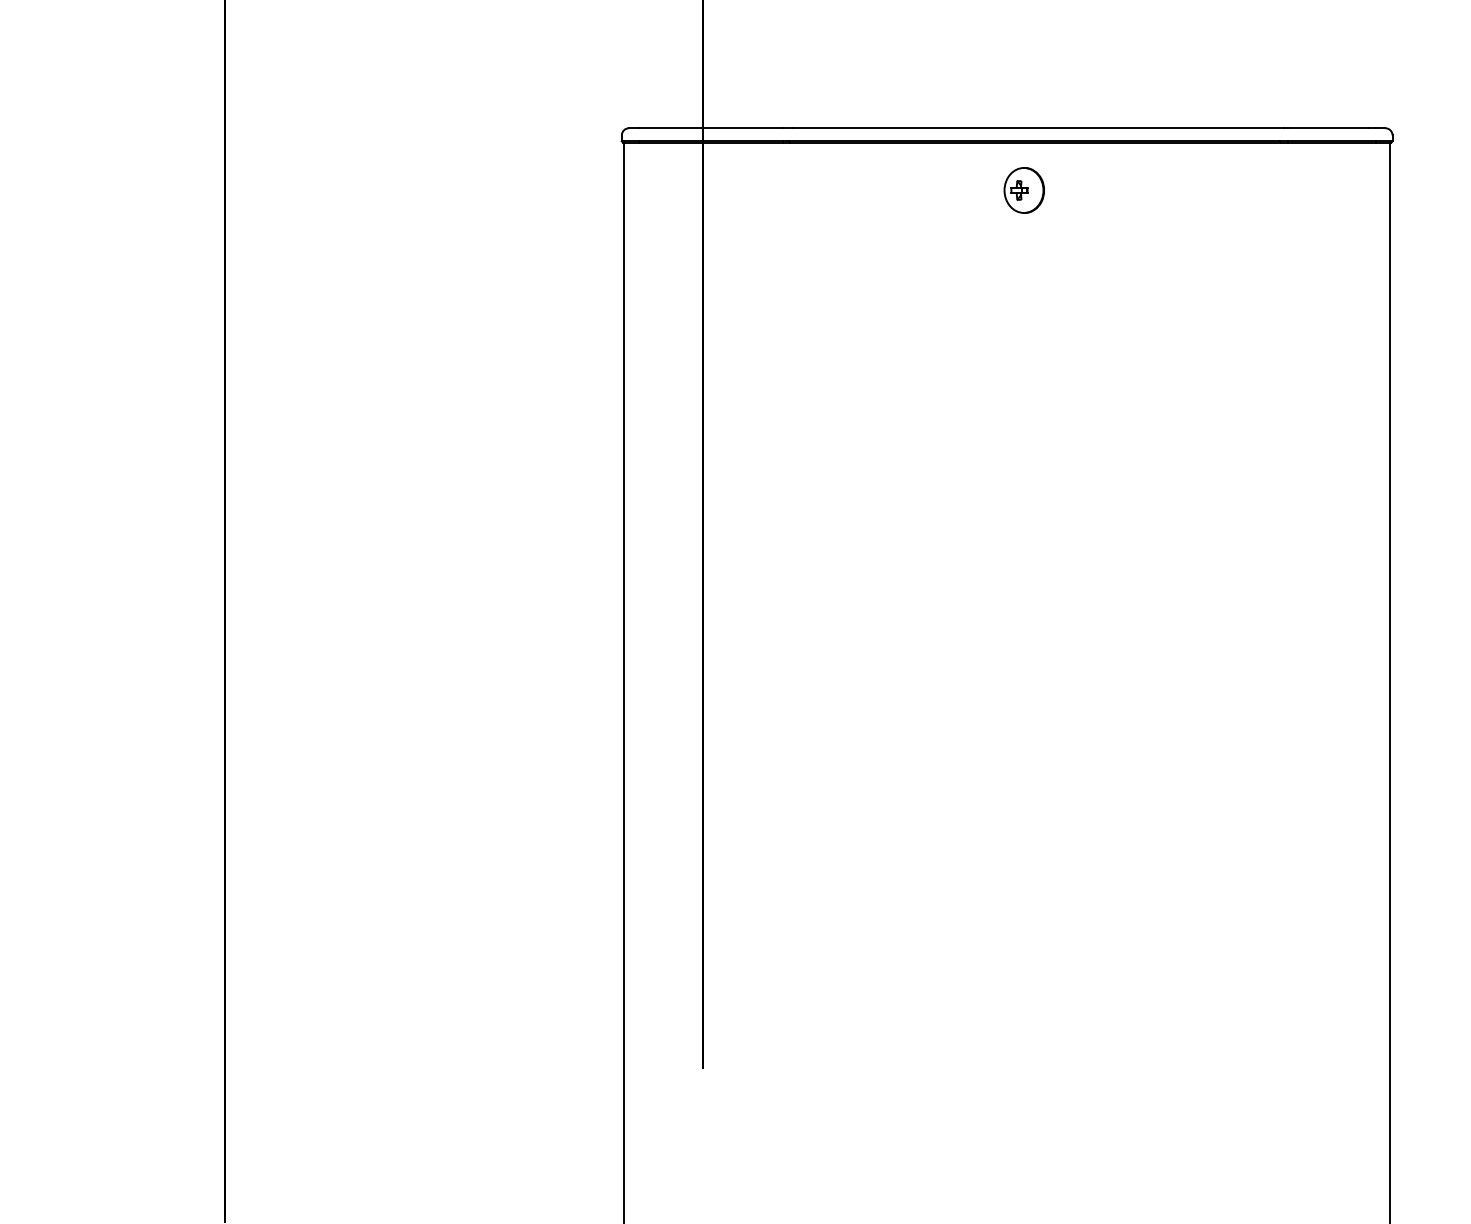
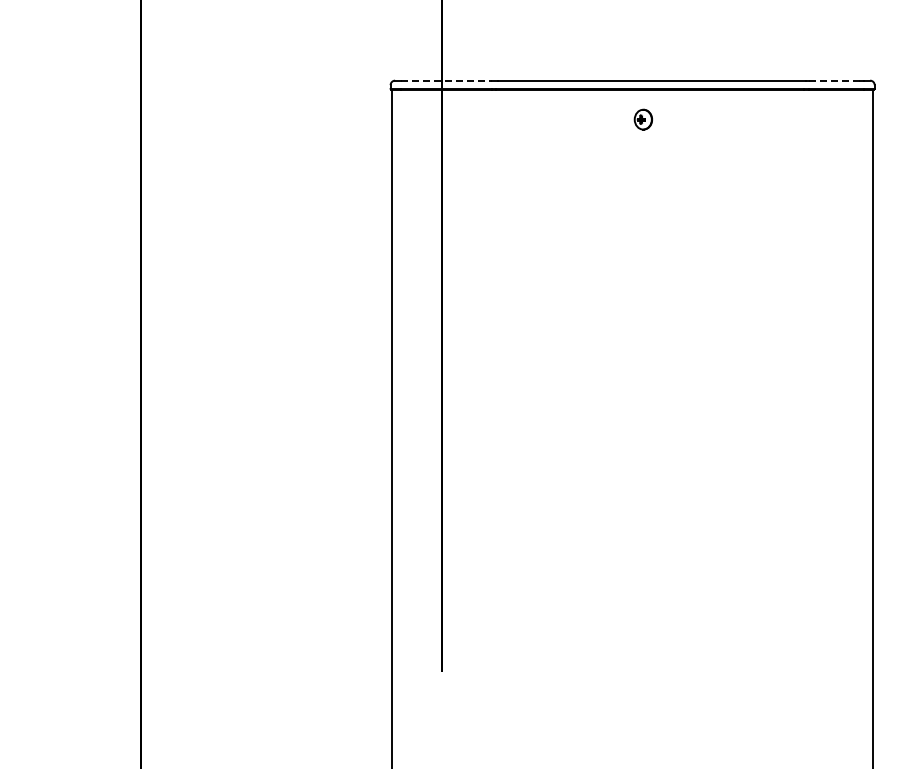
line: (712, 128) -> (447, 80), solid -> dashed
line: (1328, 128) -> (834, 80), solid -> dashed
part: (1024, 190) -> (643, 119), size x0.7

